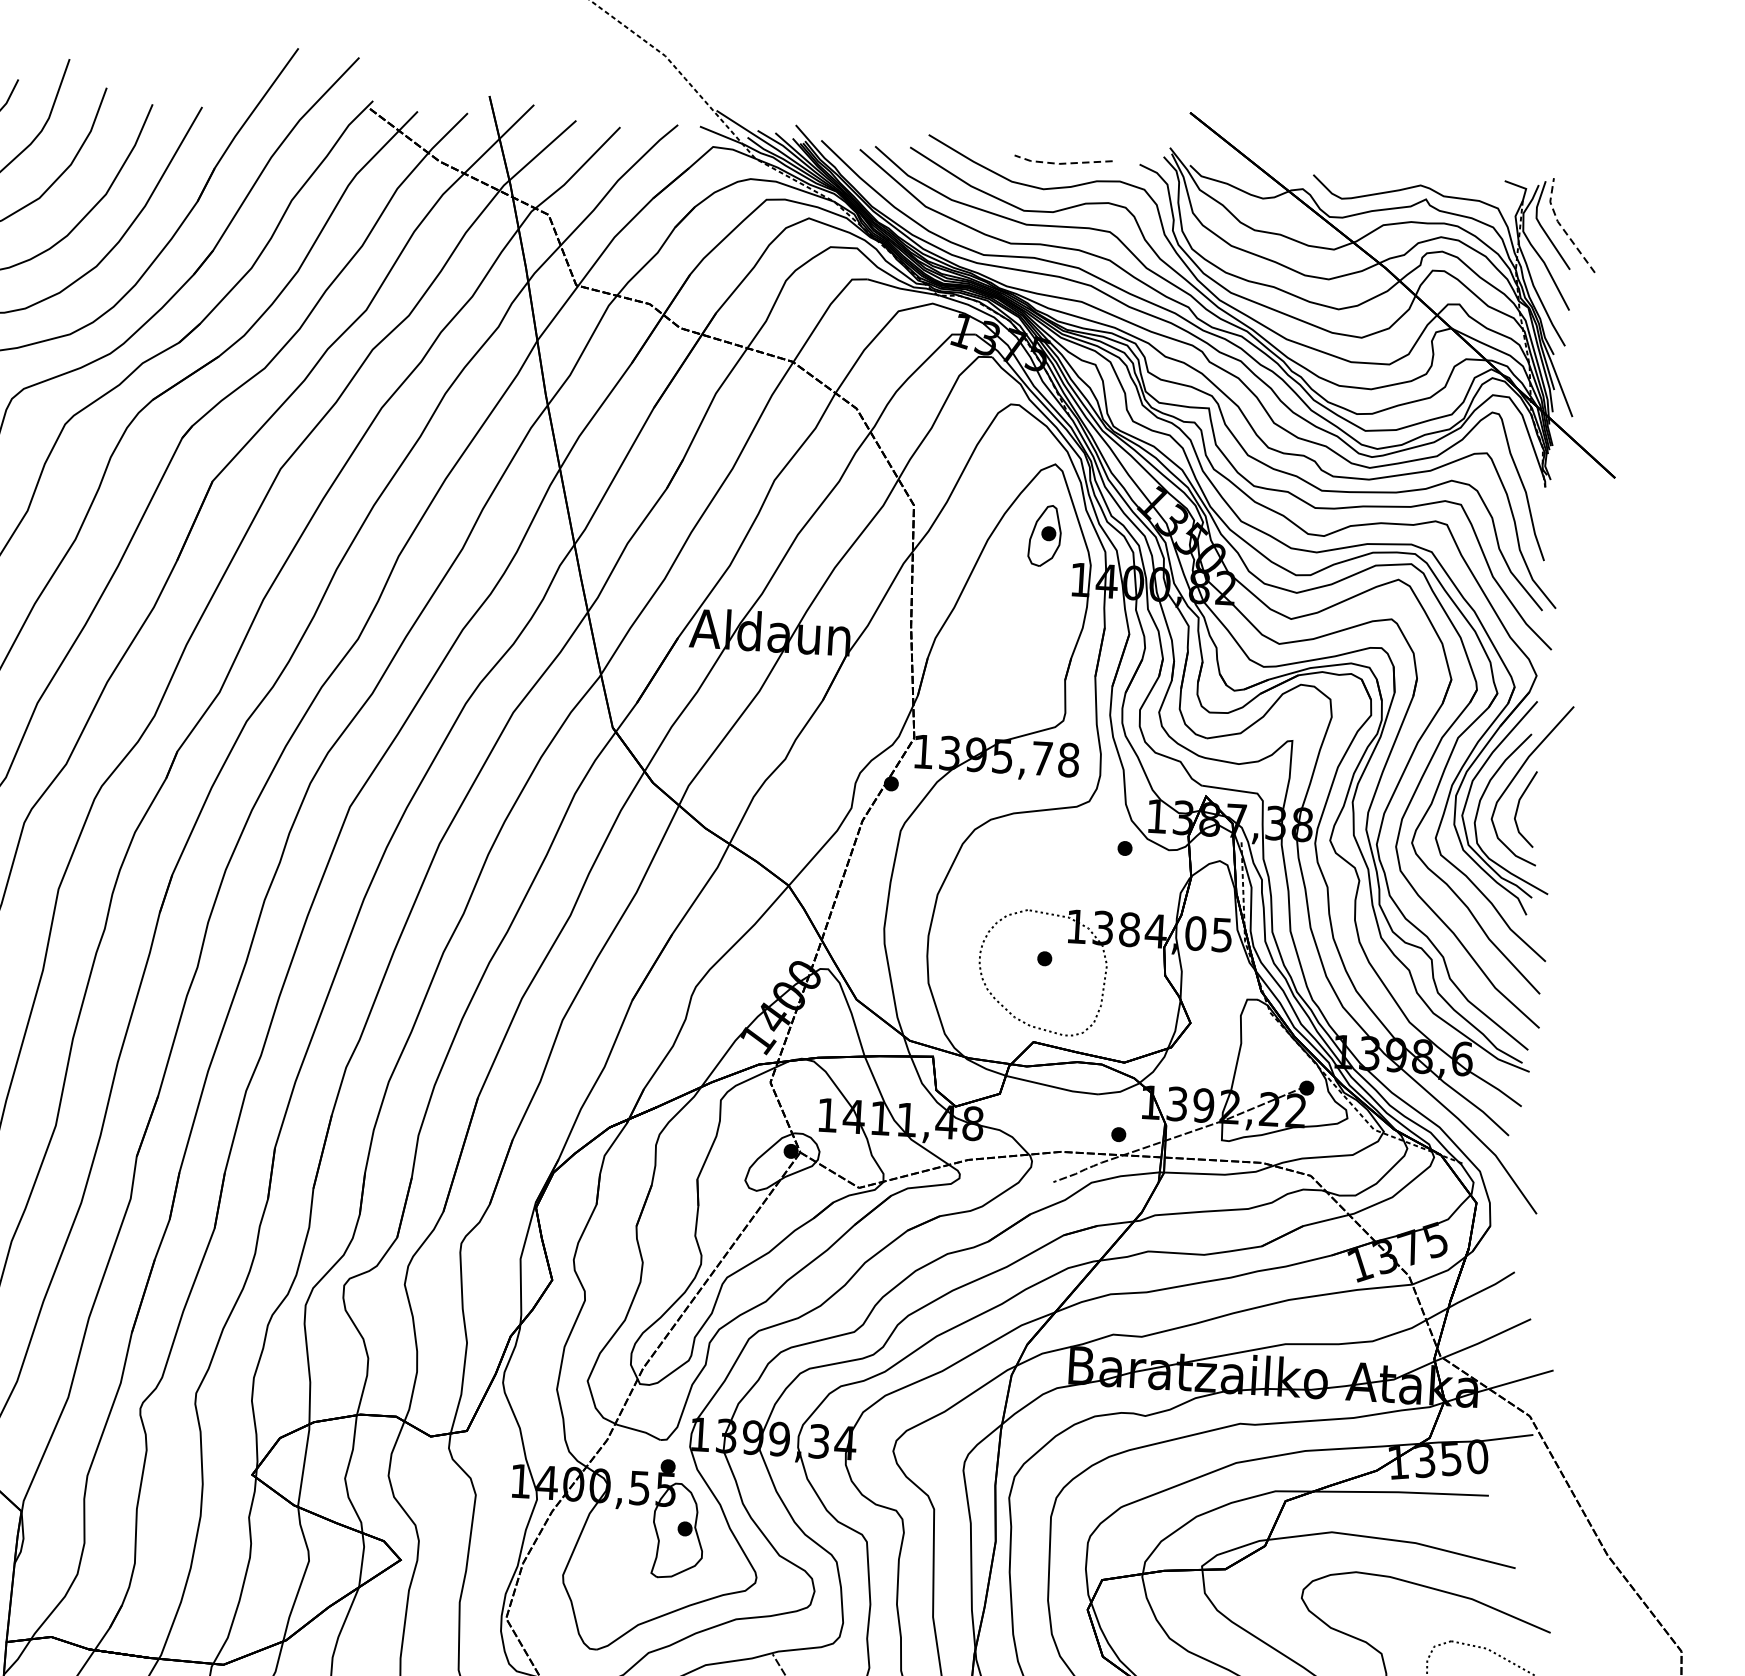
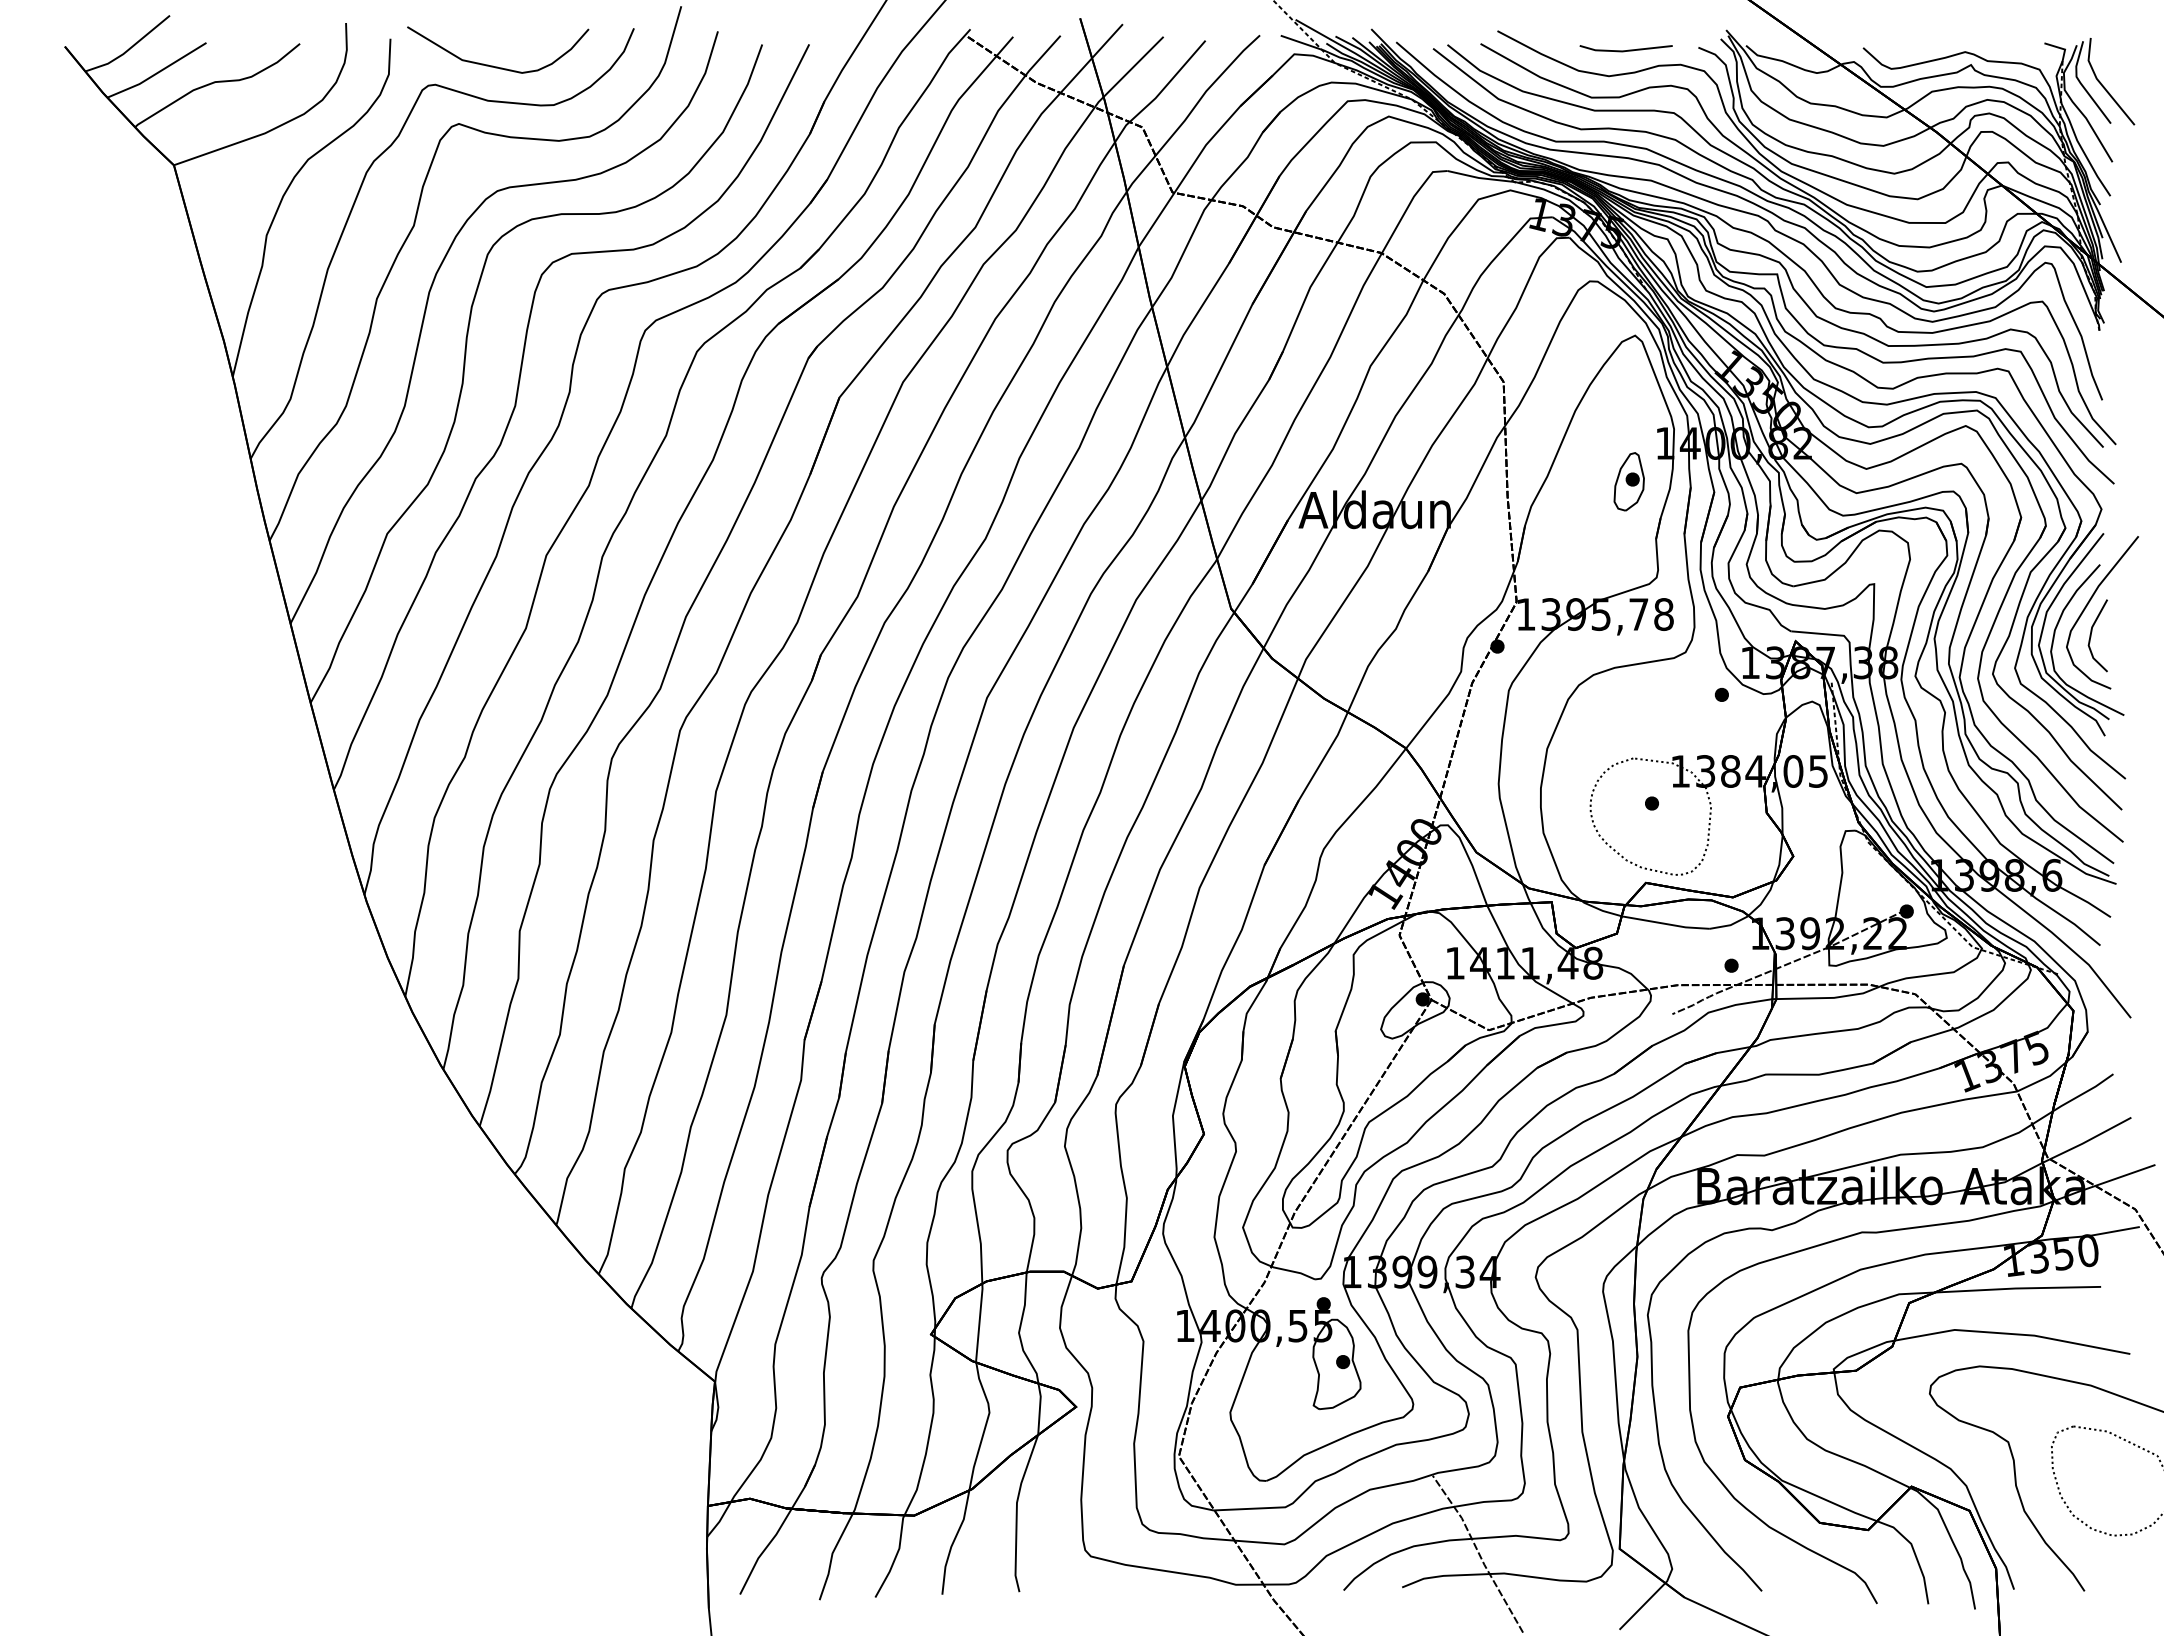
line: (1061, 164) -> (1624, 51), dashed -> solid
line: (1562, 227) -> (2101, 84), dashed -> solid
part: (1044, 535) -> (1628, 481), moved

